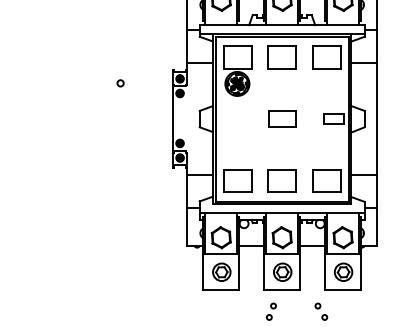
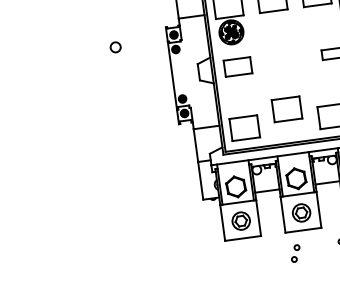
circle: (120, 83) -> (115, 47), size x1.6
part: (282, 118) -> (238, 66), moved
part: (281, 180) -> (286, 109), moved

